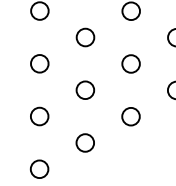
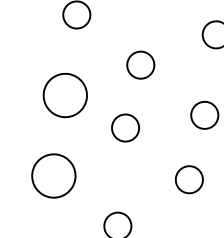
circle: (39, 63) -> (64, 94), size x1.6
circle: (84, 89) -> (124, 126), moved
circle: (39, 116) -> (53, 175), size x1.6
circle: (130, 116) -> (188, 179), moved

